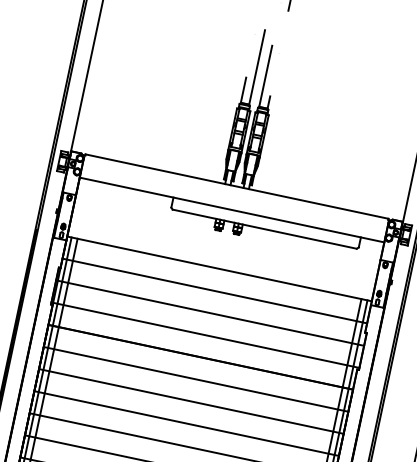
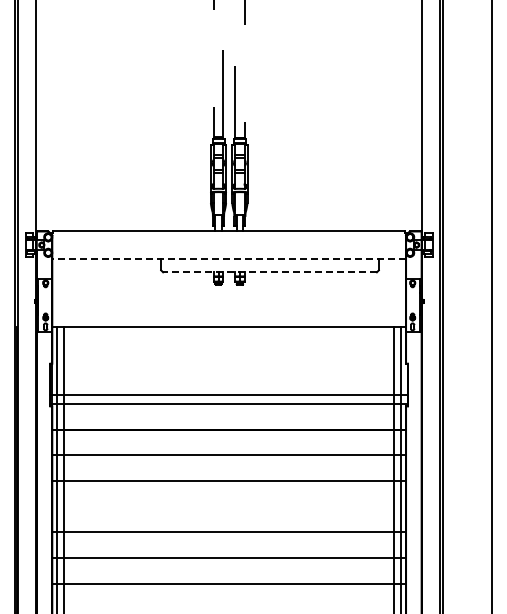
line: (232, 209) -> (229, 258), solid -> dashed
line: (265, 229) -> (270, 272), solid -> dashed
line: (215, 290) -> (229, 352), removed
line: (210, 313) -> (229, 395), moved
line: (186, 423) -> (229, 506), removed

